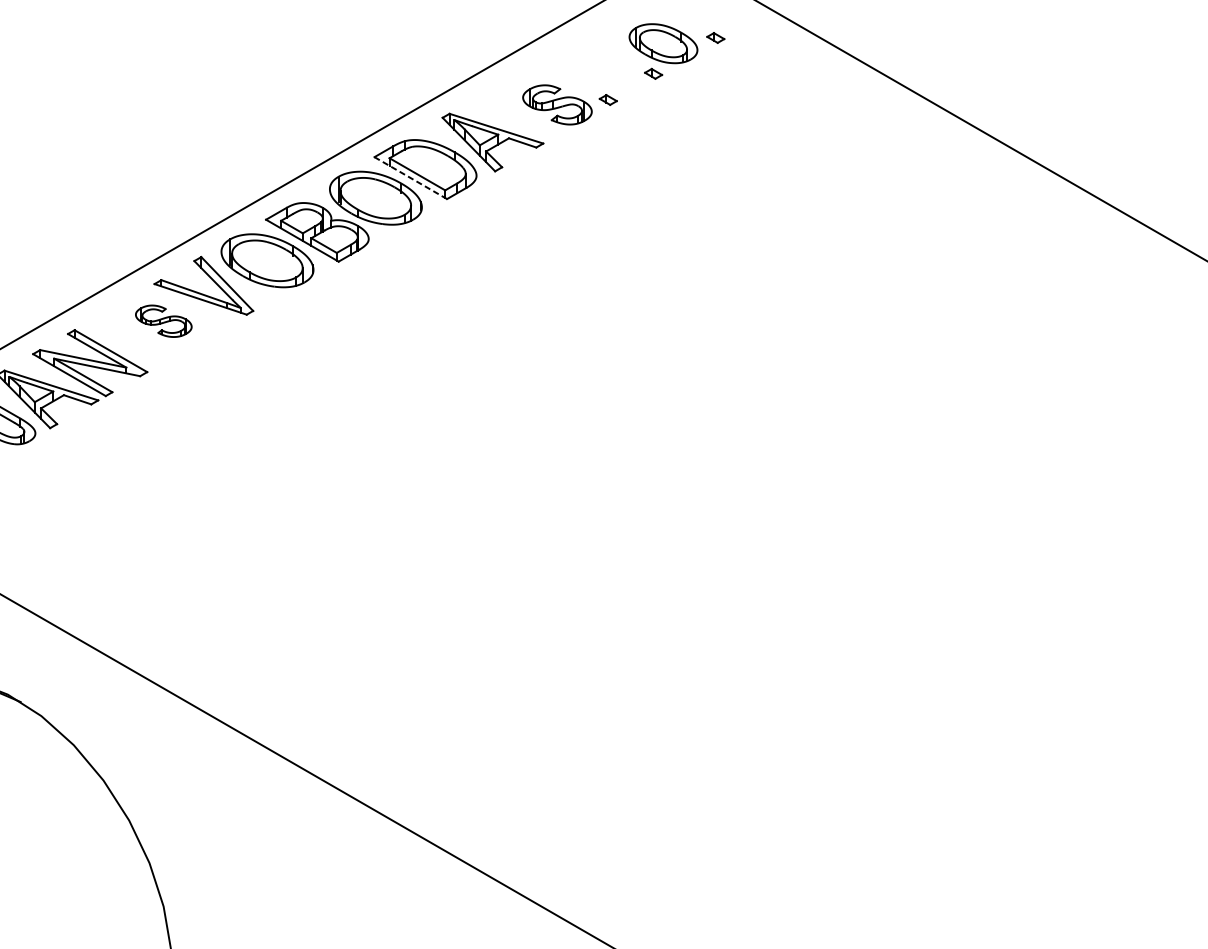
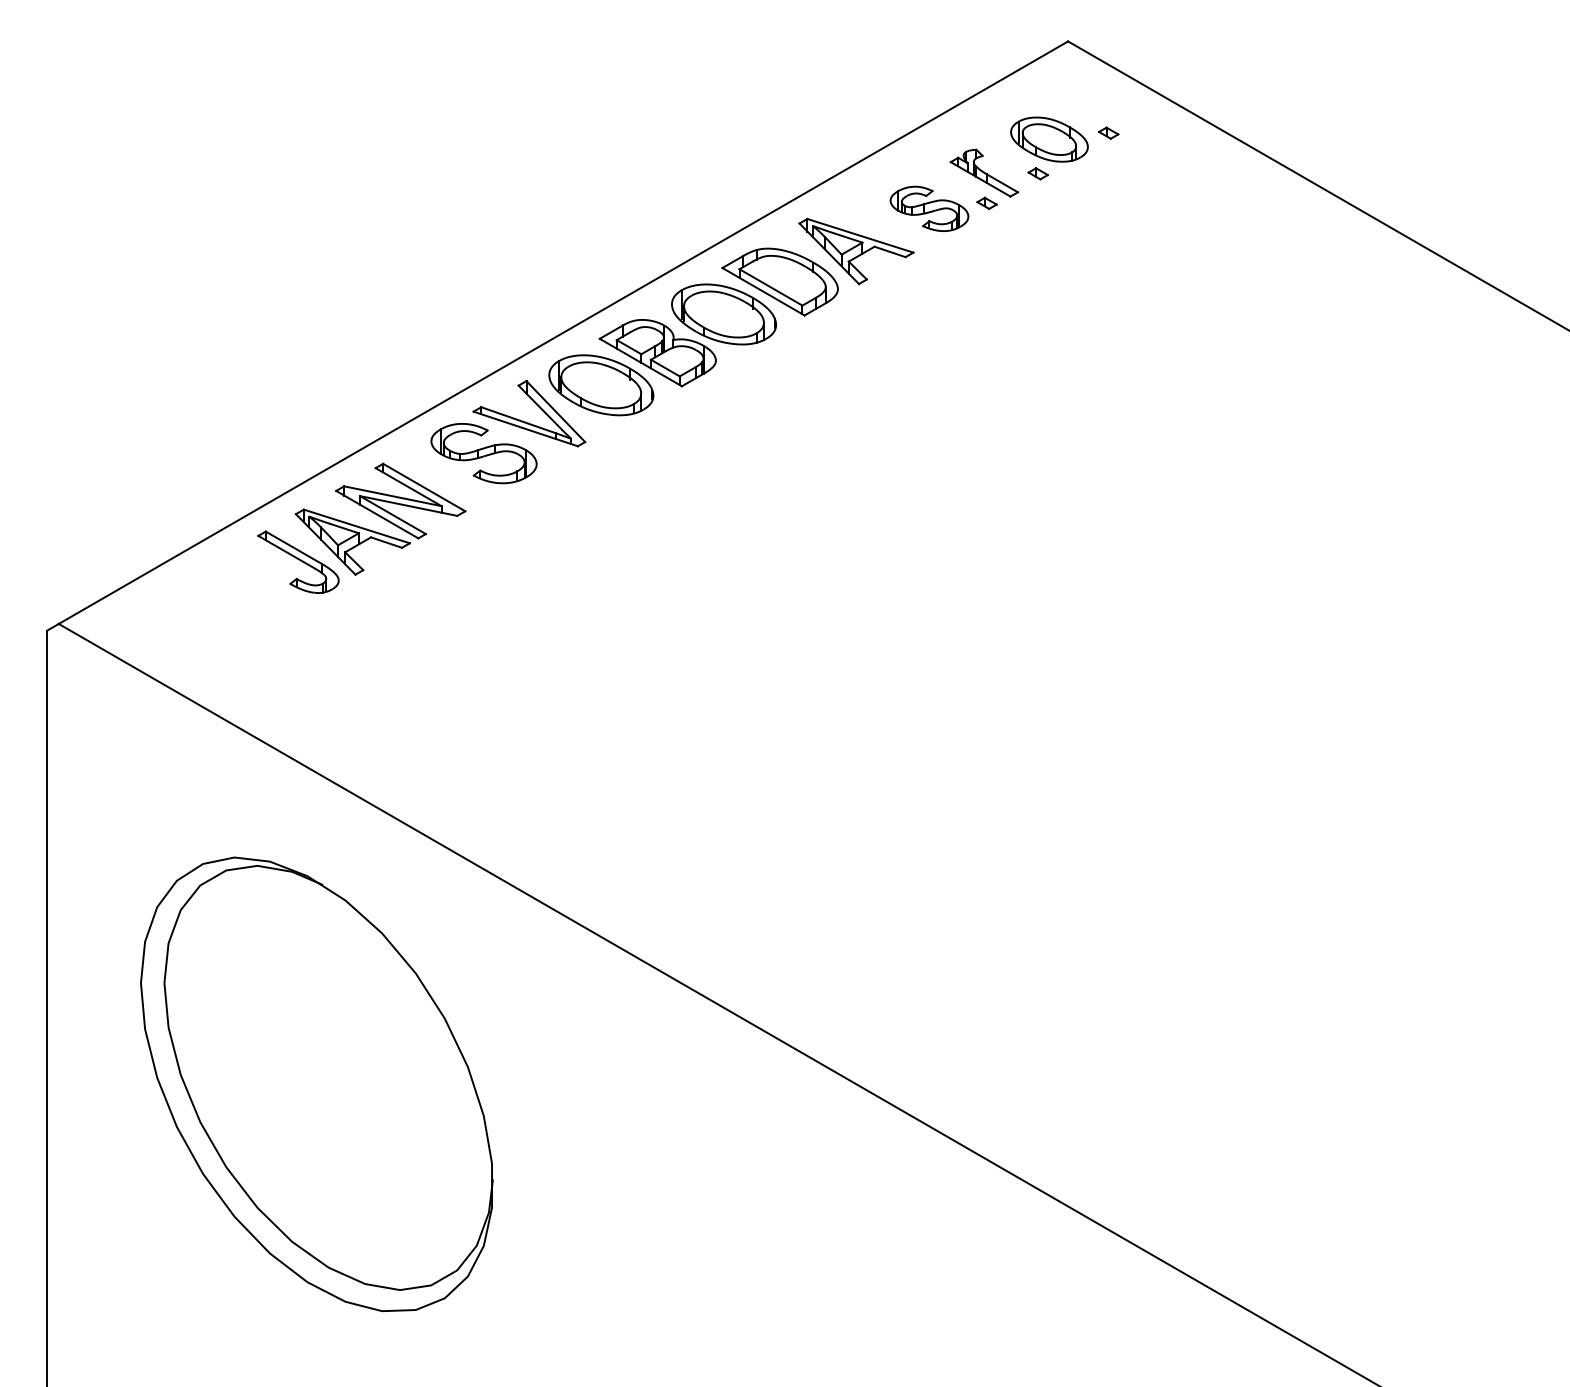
part: (606, 72) -> (984, 172), added
line: (410, 177) -> (763, 291), dashed -> solid
part: (163, 321) -> (483, 453), size x1.67

